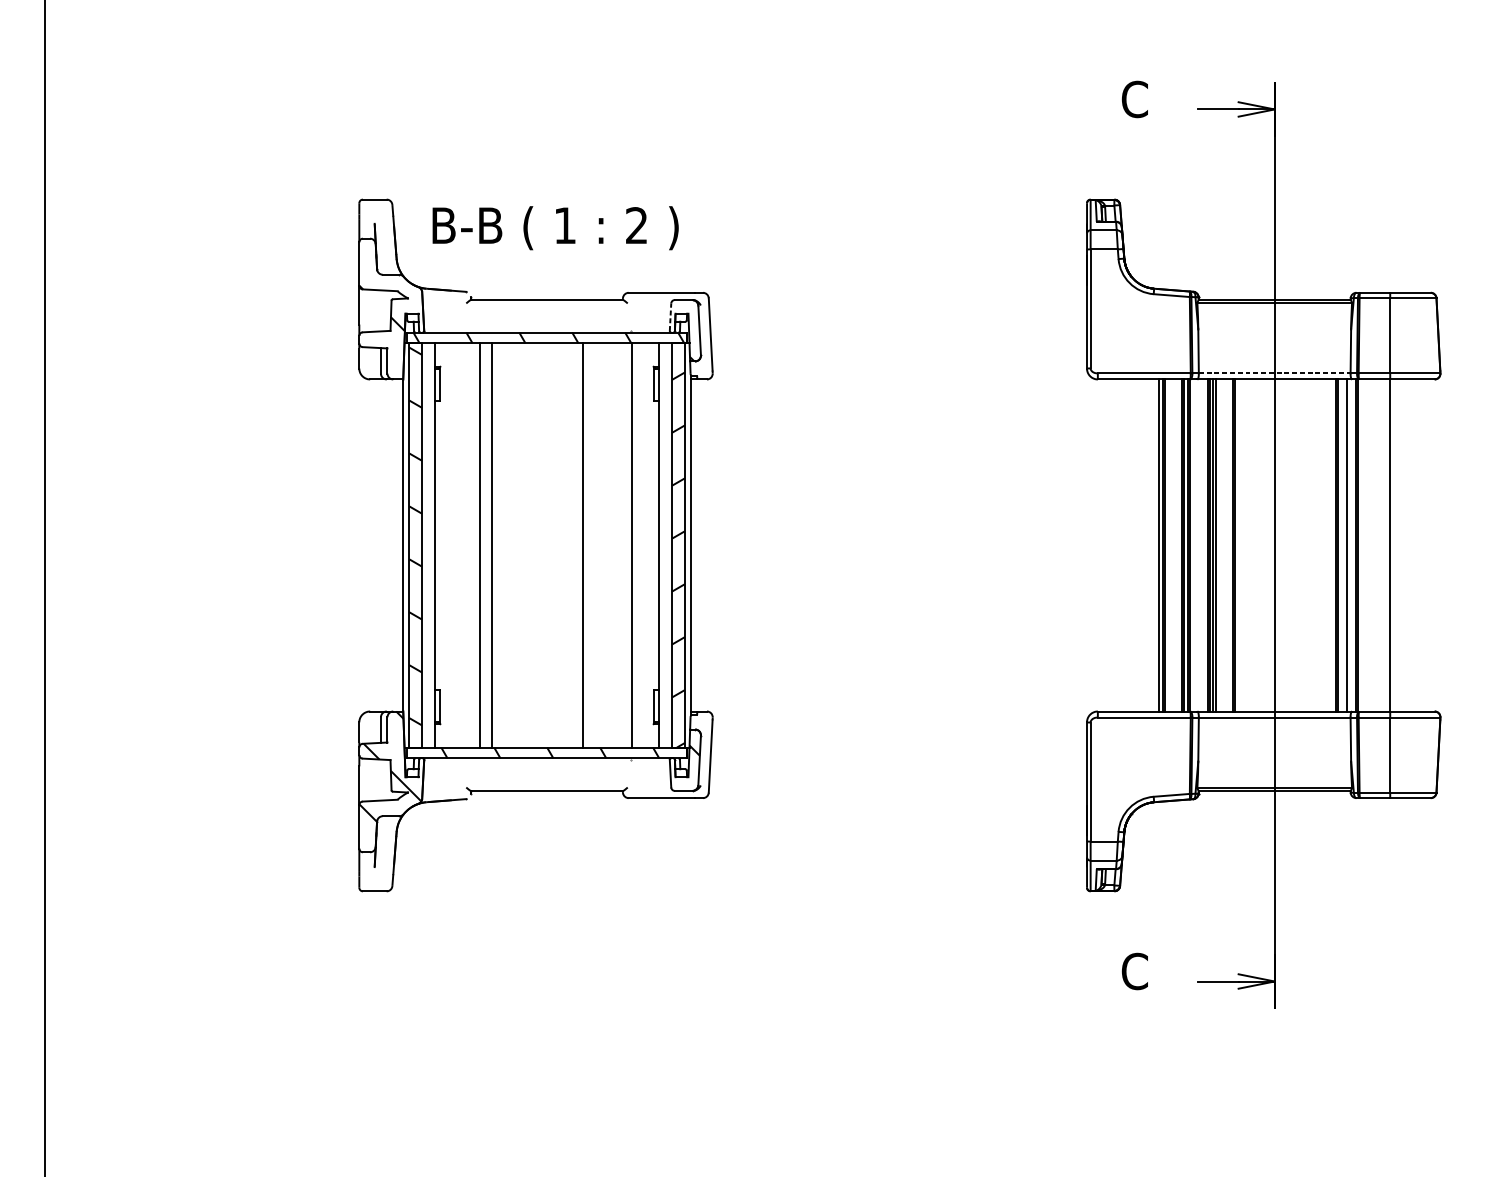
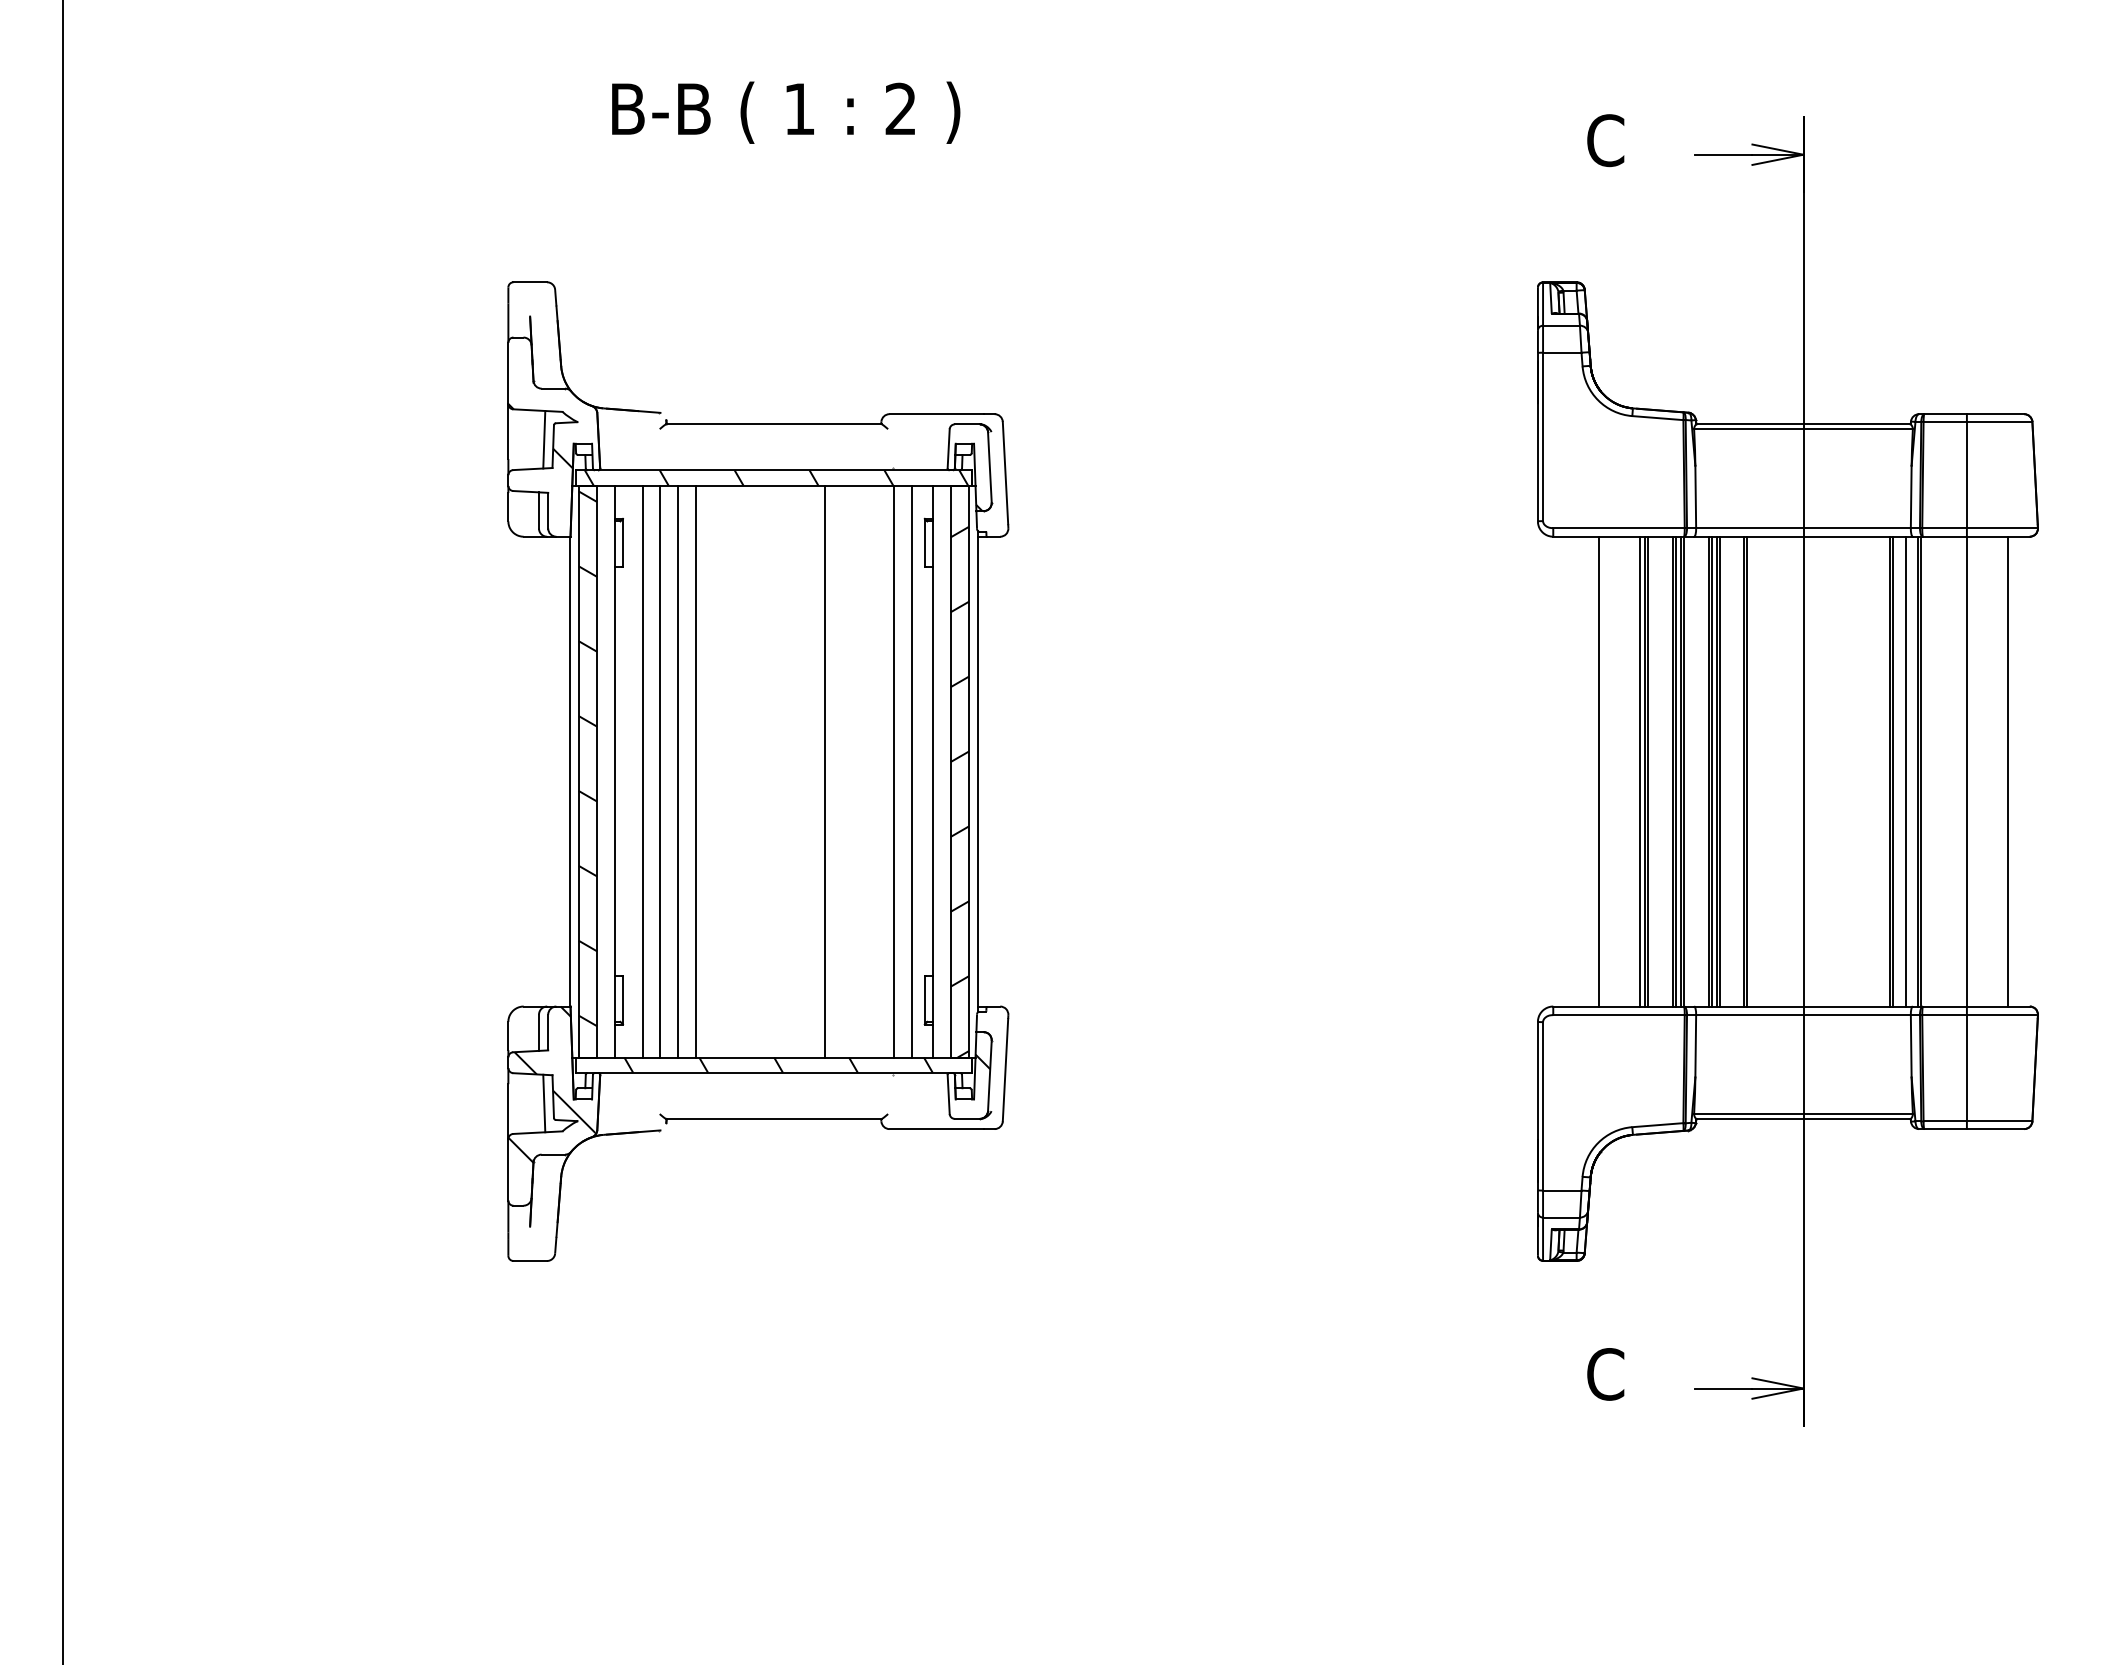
text: (555, 228) -> (786, 112), moved
line: (384, 310) -> (544, 439), added
line: (670, 317) -> (948, 448), dashed -> solid
line: (1274, 373) -> (1803, 528), dashed -> solid
line: (454, 545) -> (642, 771), added
line: (466, 545) -> (660, 771), added
line: (644, 545) -> (911, 771), added
line: (1130, 545) -> (1599, 771), added
line: (1418, 545) -> (2007, 771), added
line: (384, 780) -> (544, 1103), added

